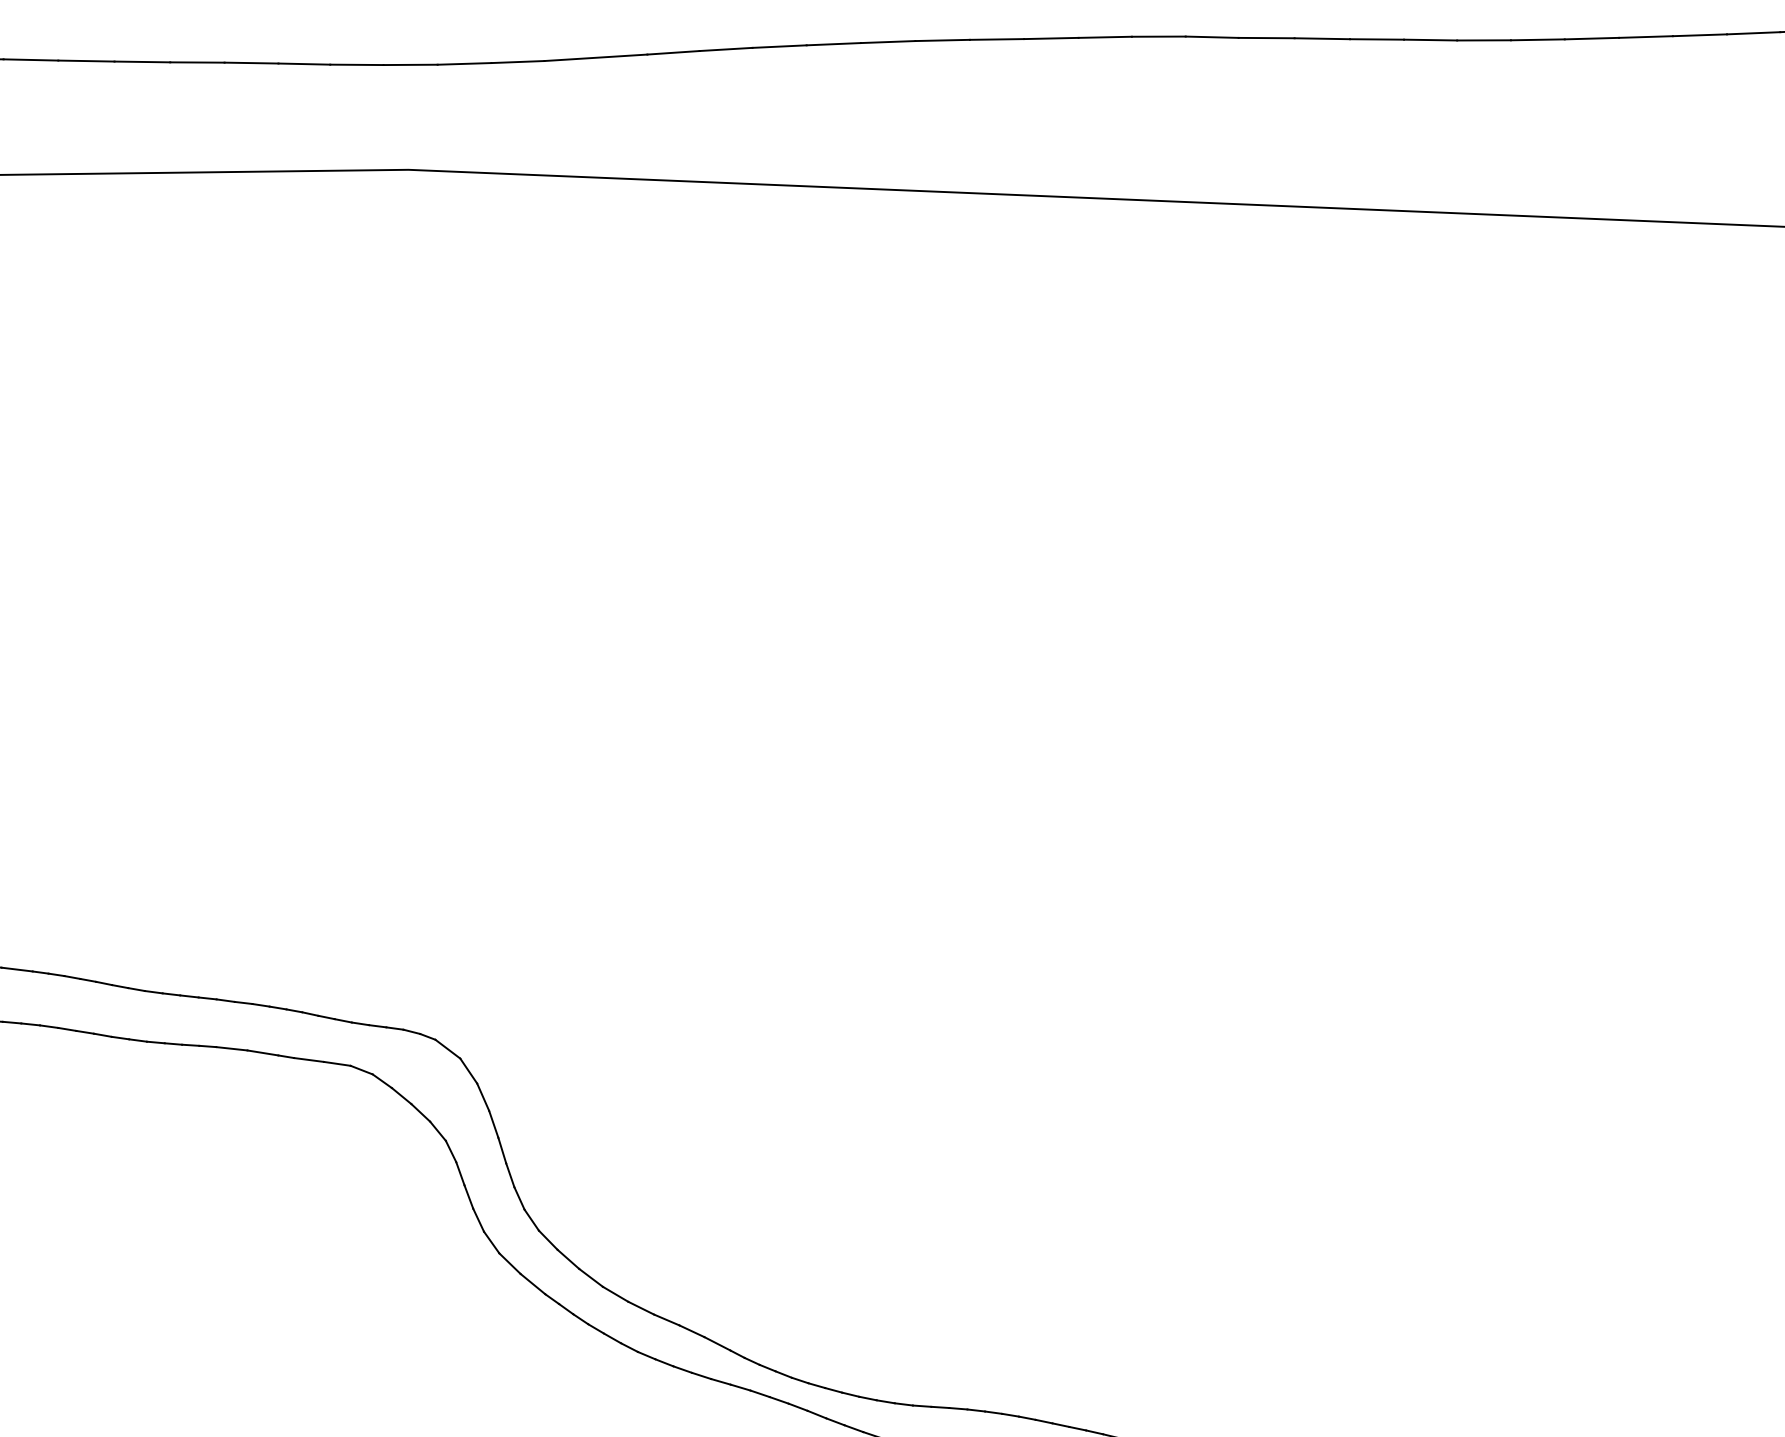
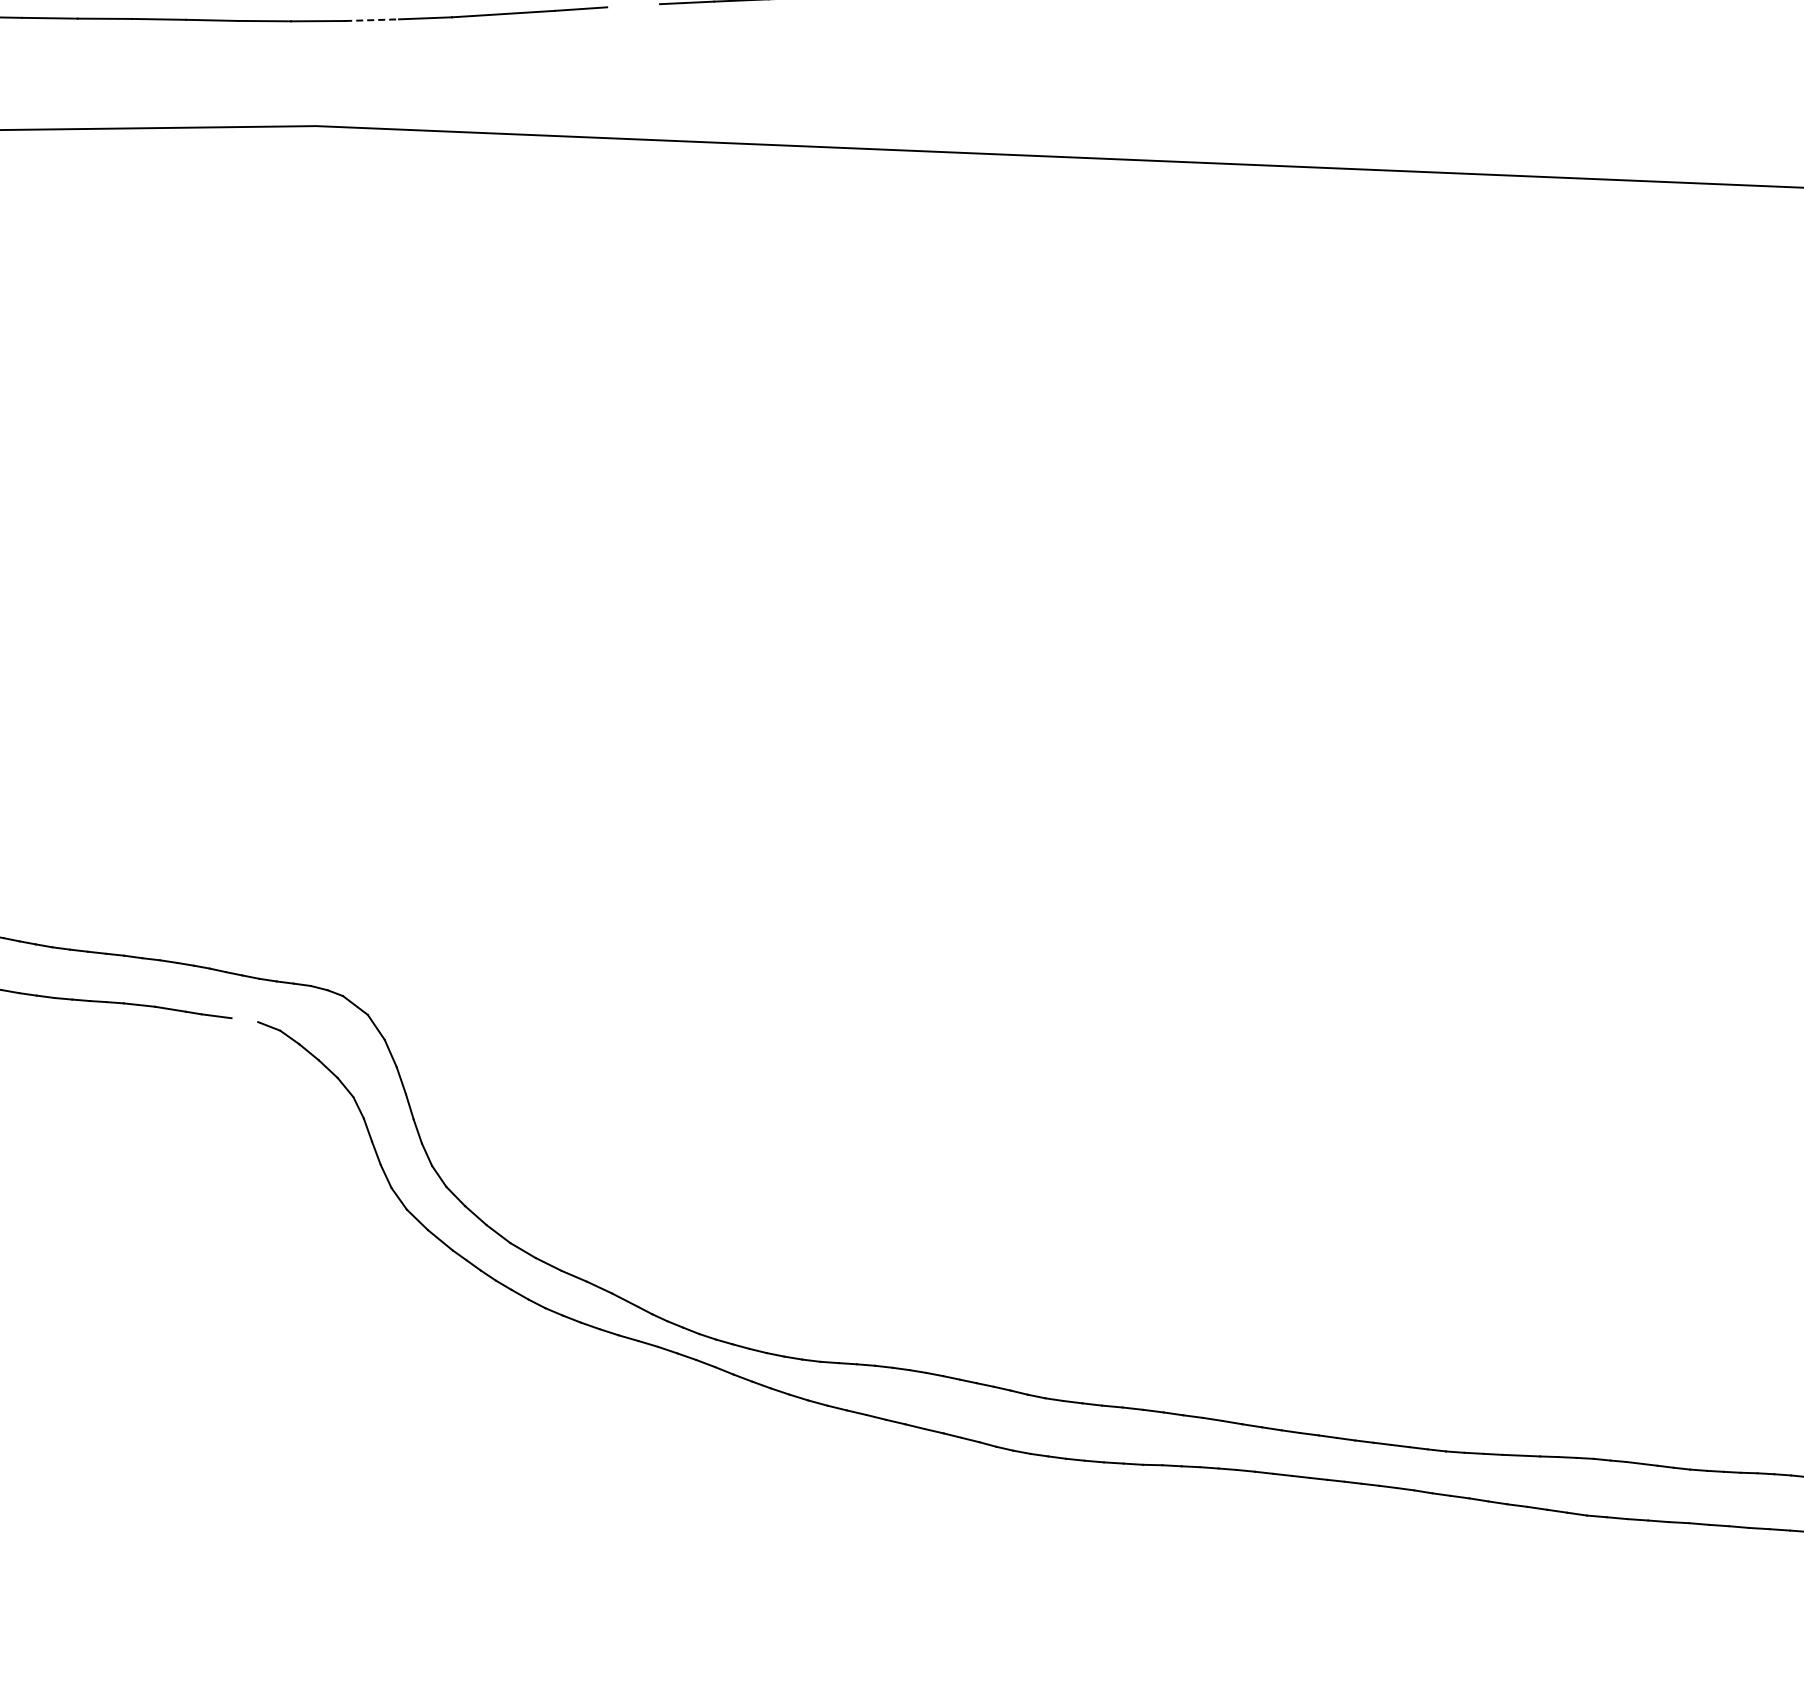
line: (725, 49) -> (633, 5), removed
line: (464, 64) -> (372, 20), solid -> dashed
line: (336, 1064) -> (244, 1020), removed

